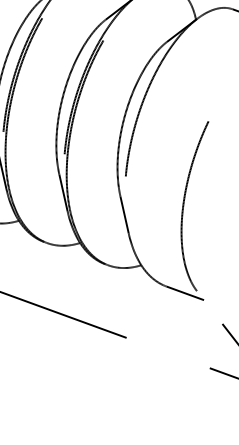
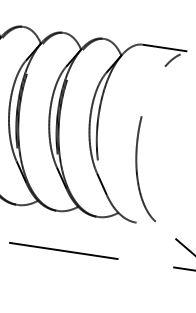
line: (184, 293) -> (148, 224), removed

